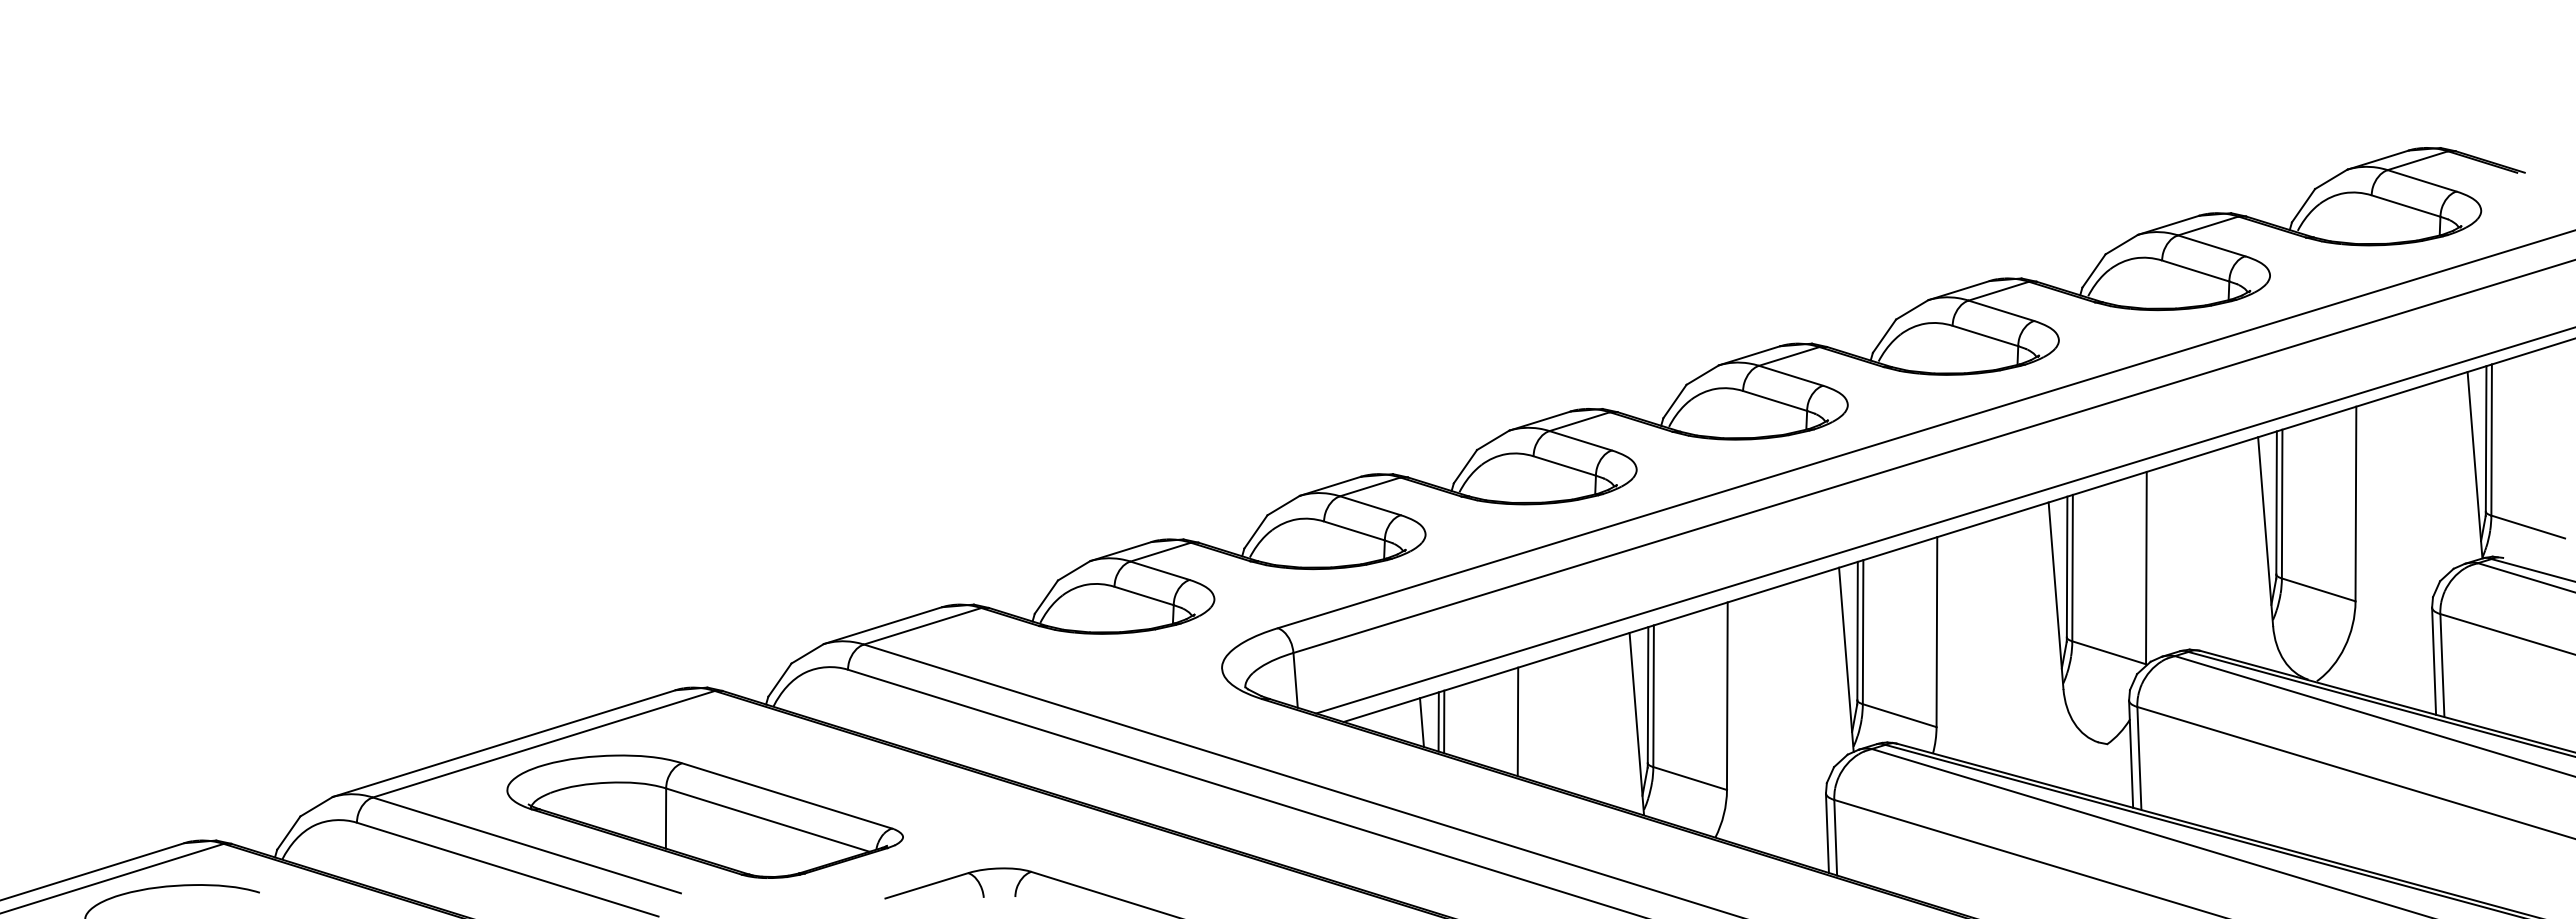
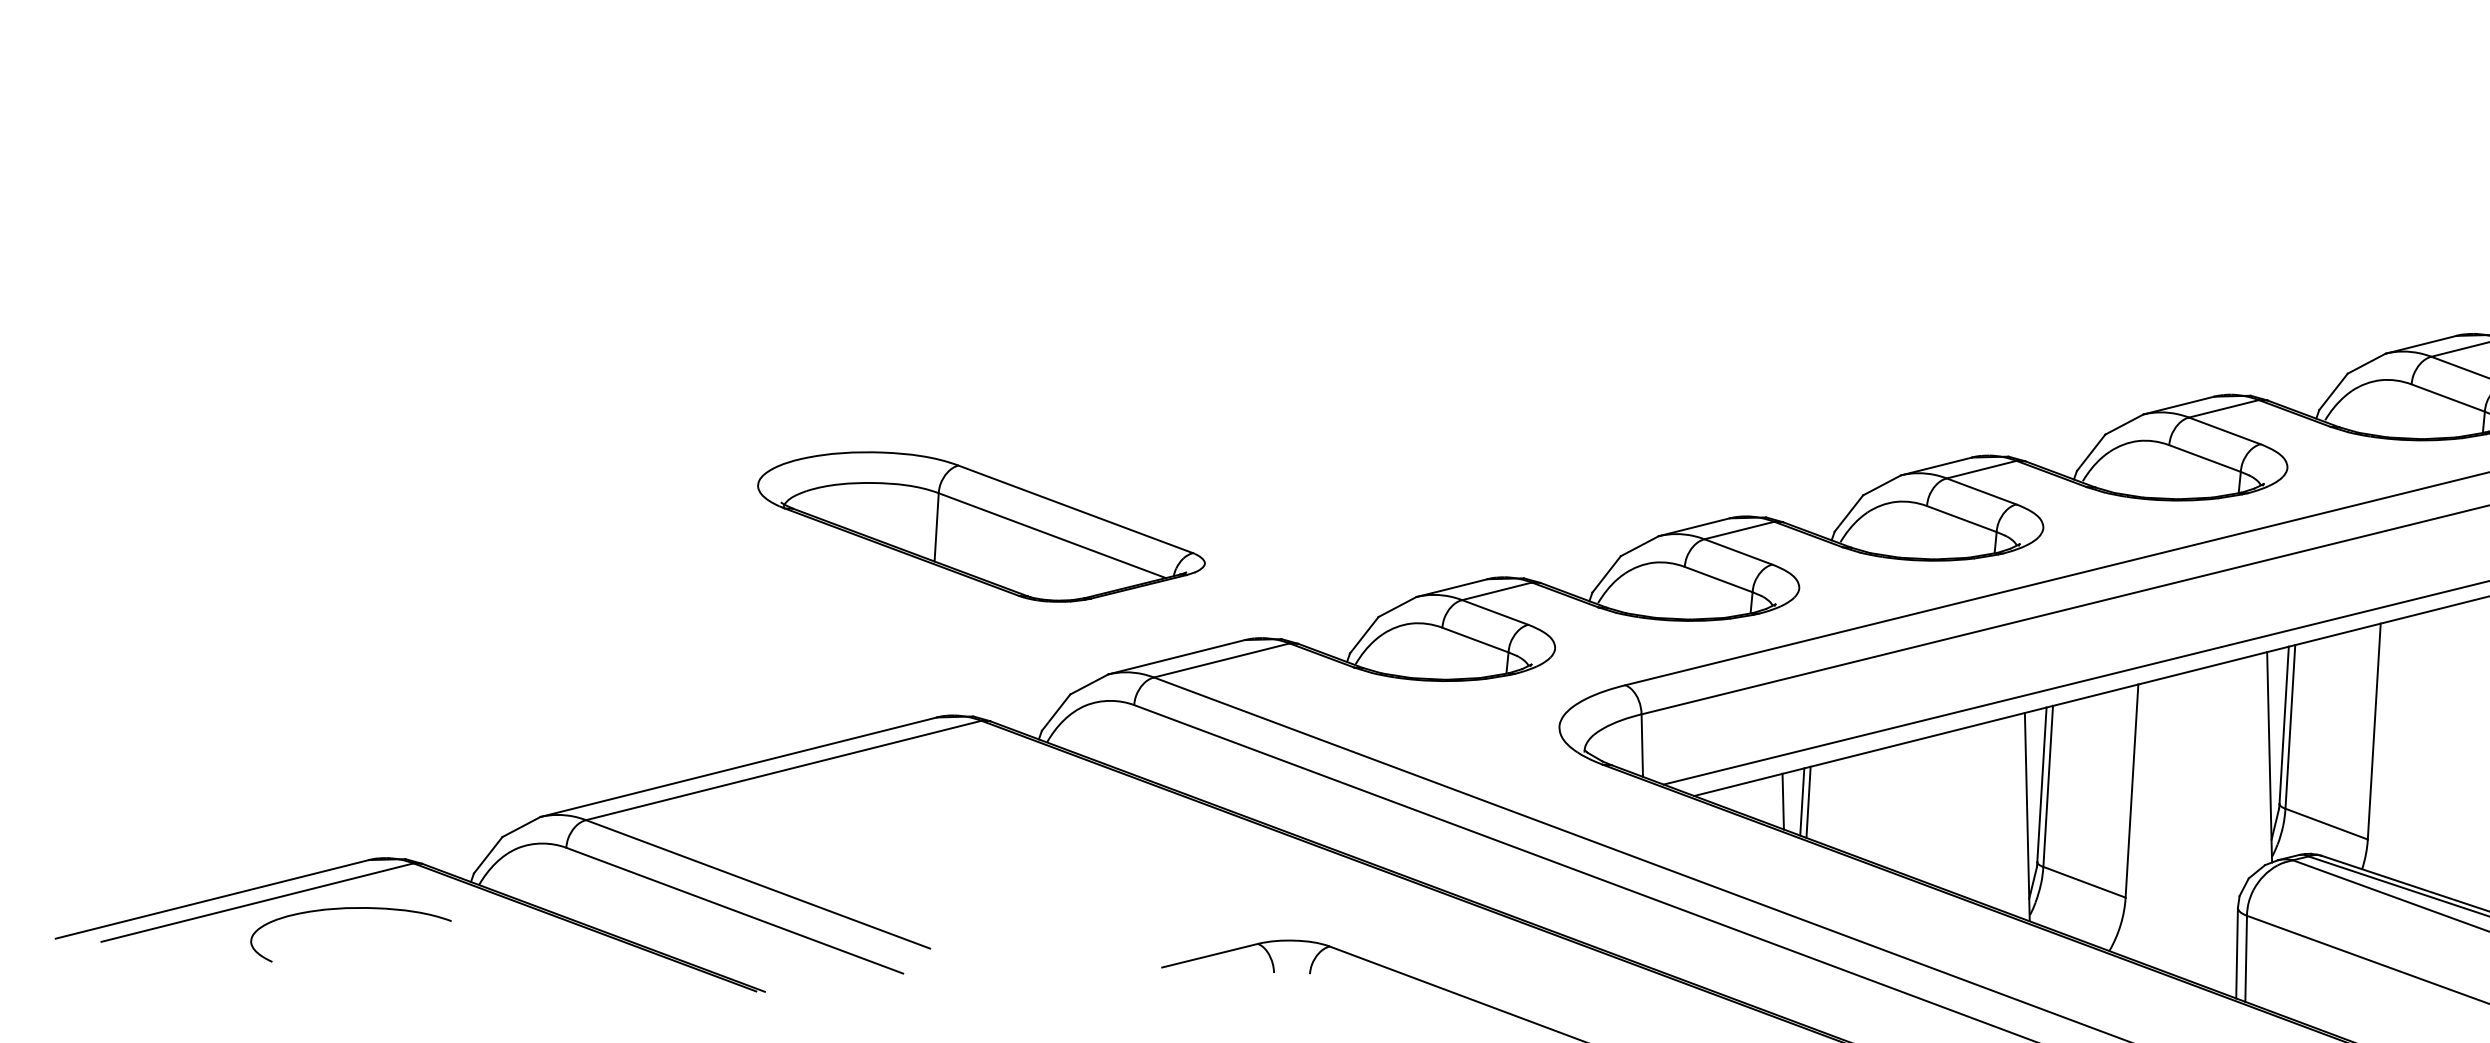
line: (1517, 721) -> (1891, 806), removed
part: (704, 816) -> (980, 527), moved

